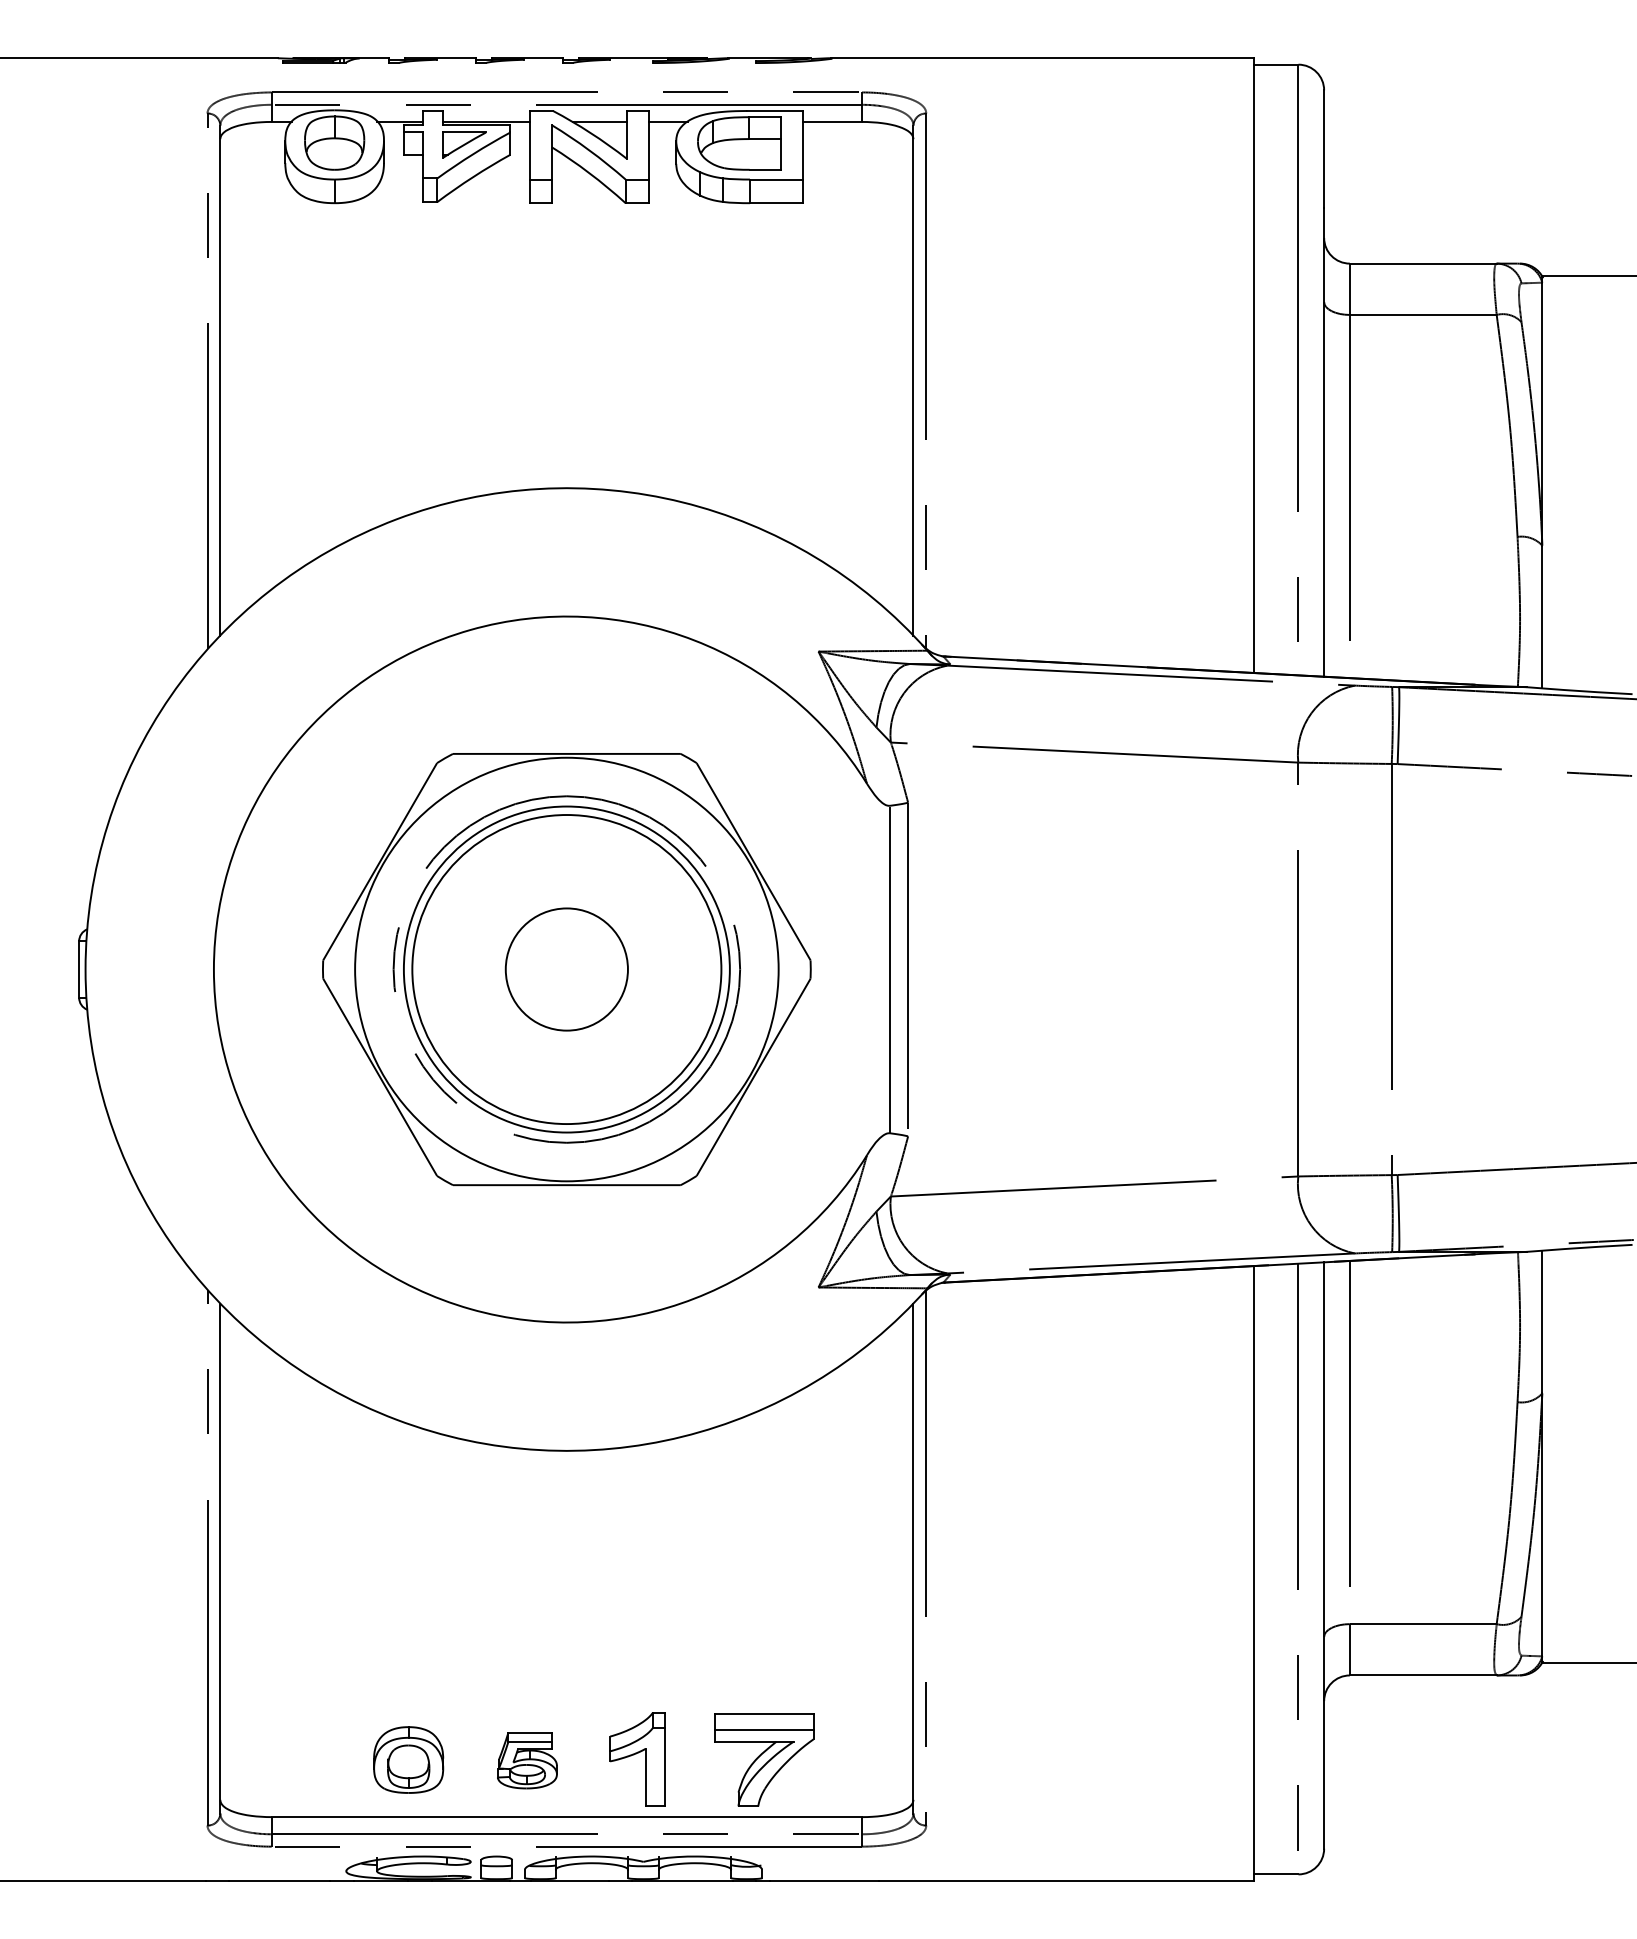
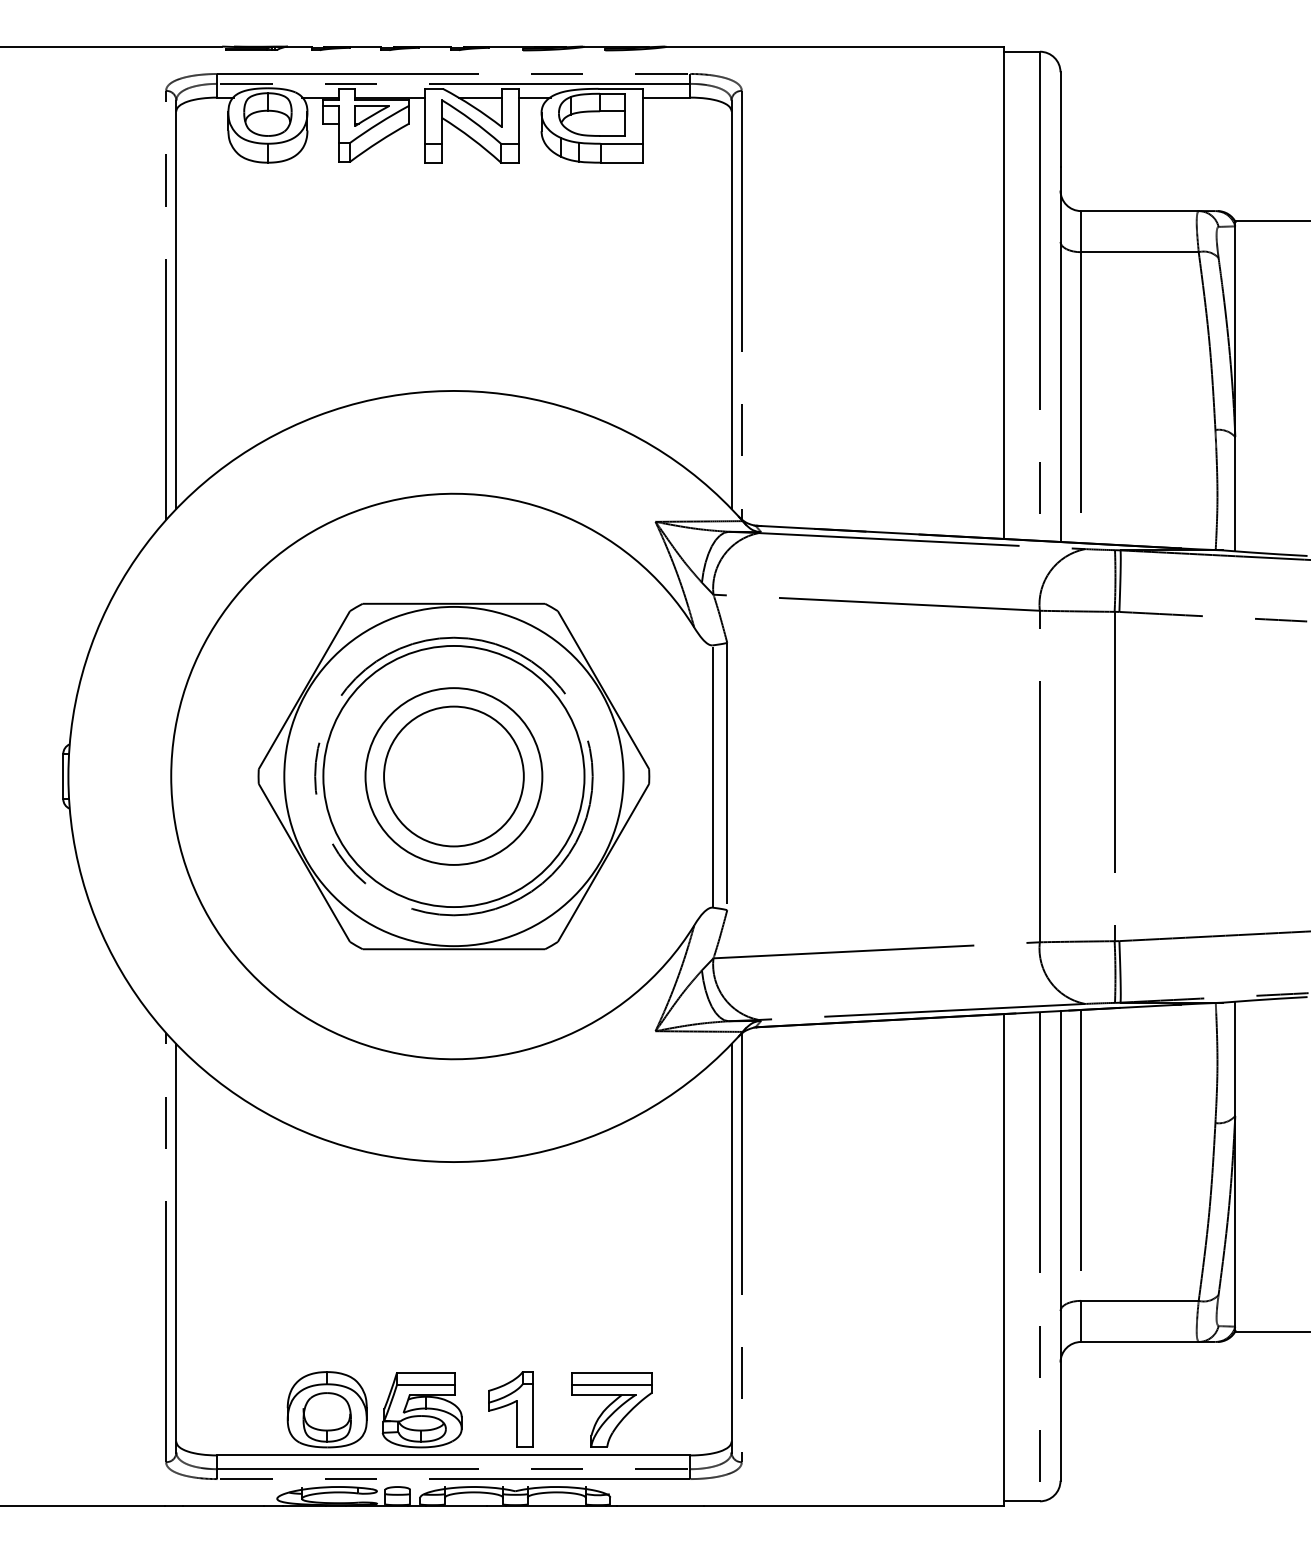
circle: (566, 969) -> (453, 776), size x0.71
circle: (566, 969) -> (453, 776), size x1.43
part: (408, 1759) -> (327, 1409), size x1.43
part: (527, 1760) -> (422, 1410), size x1.67

